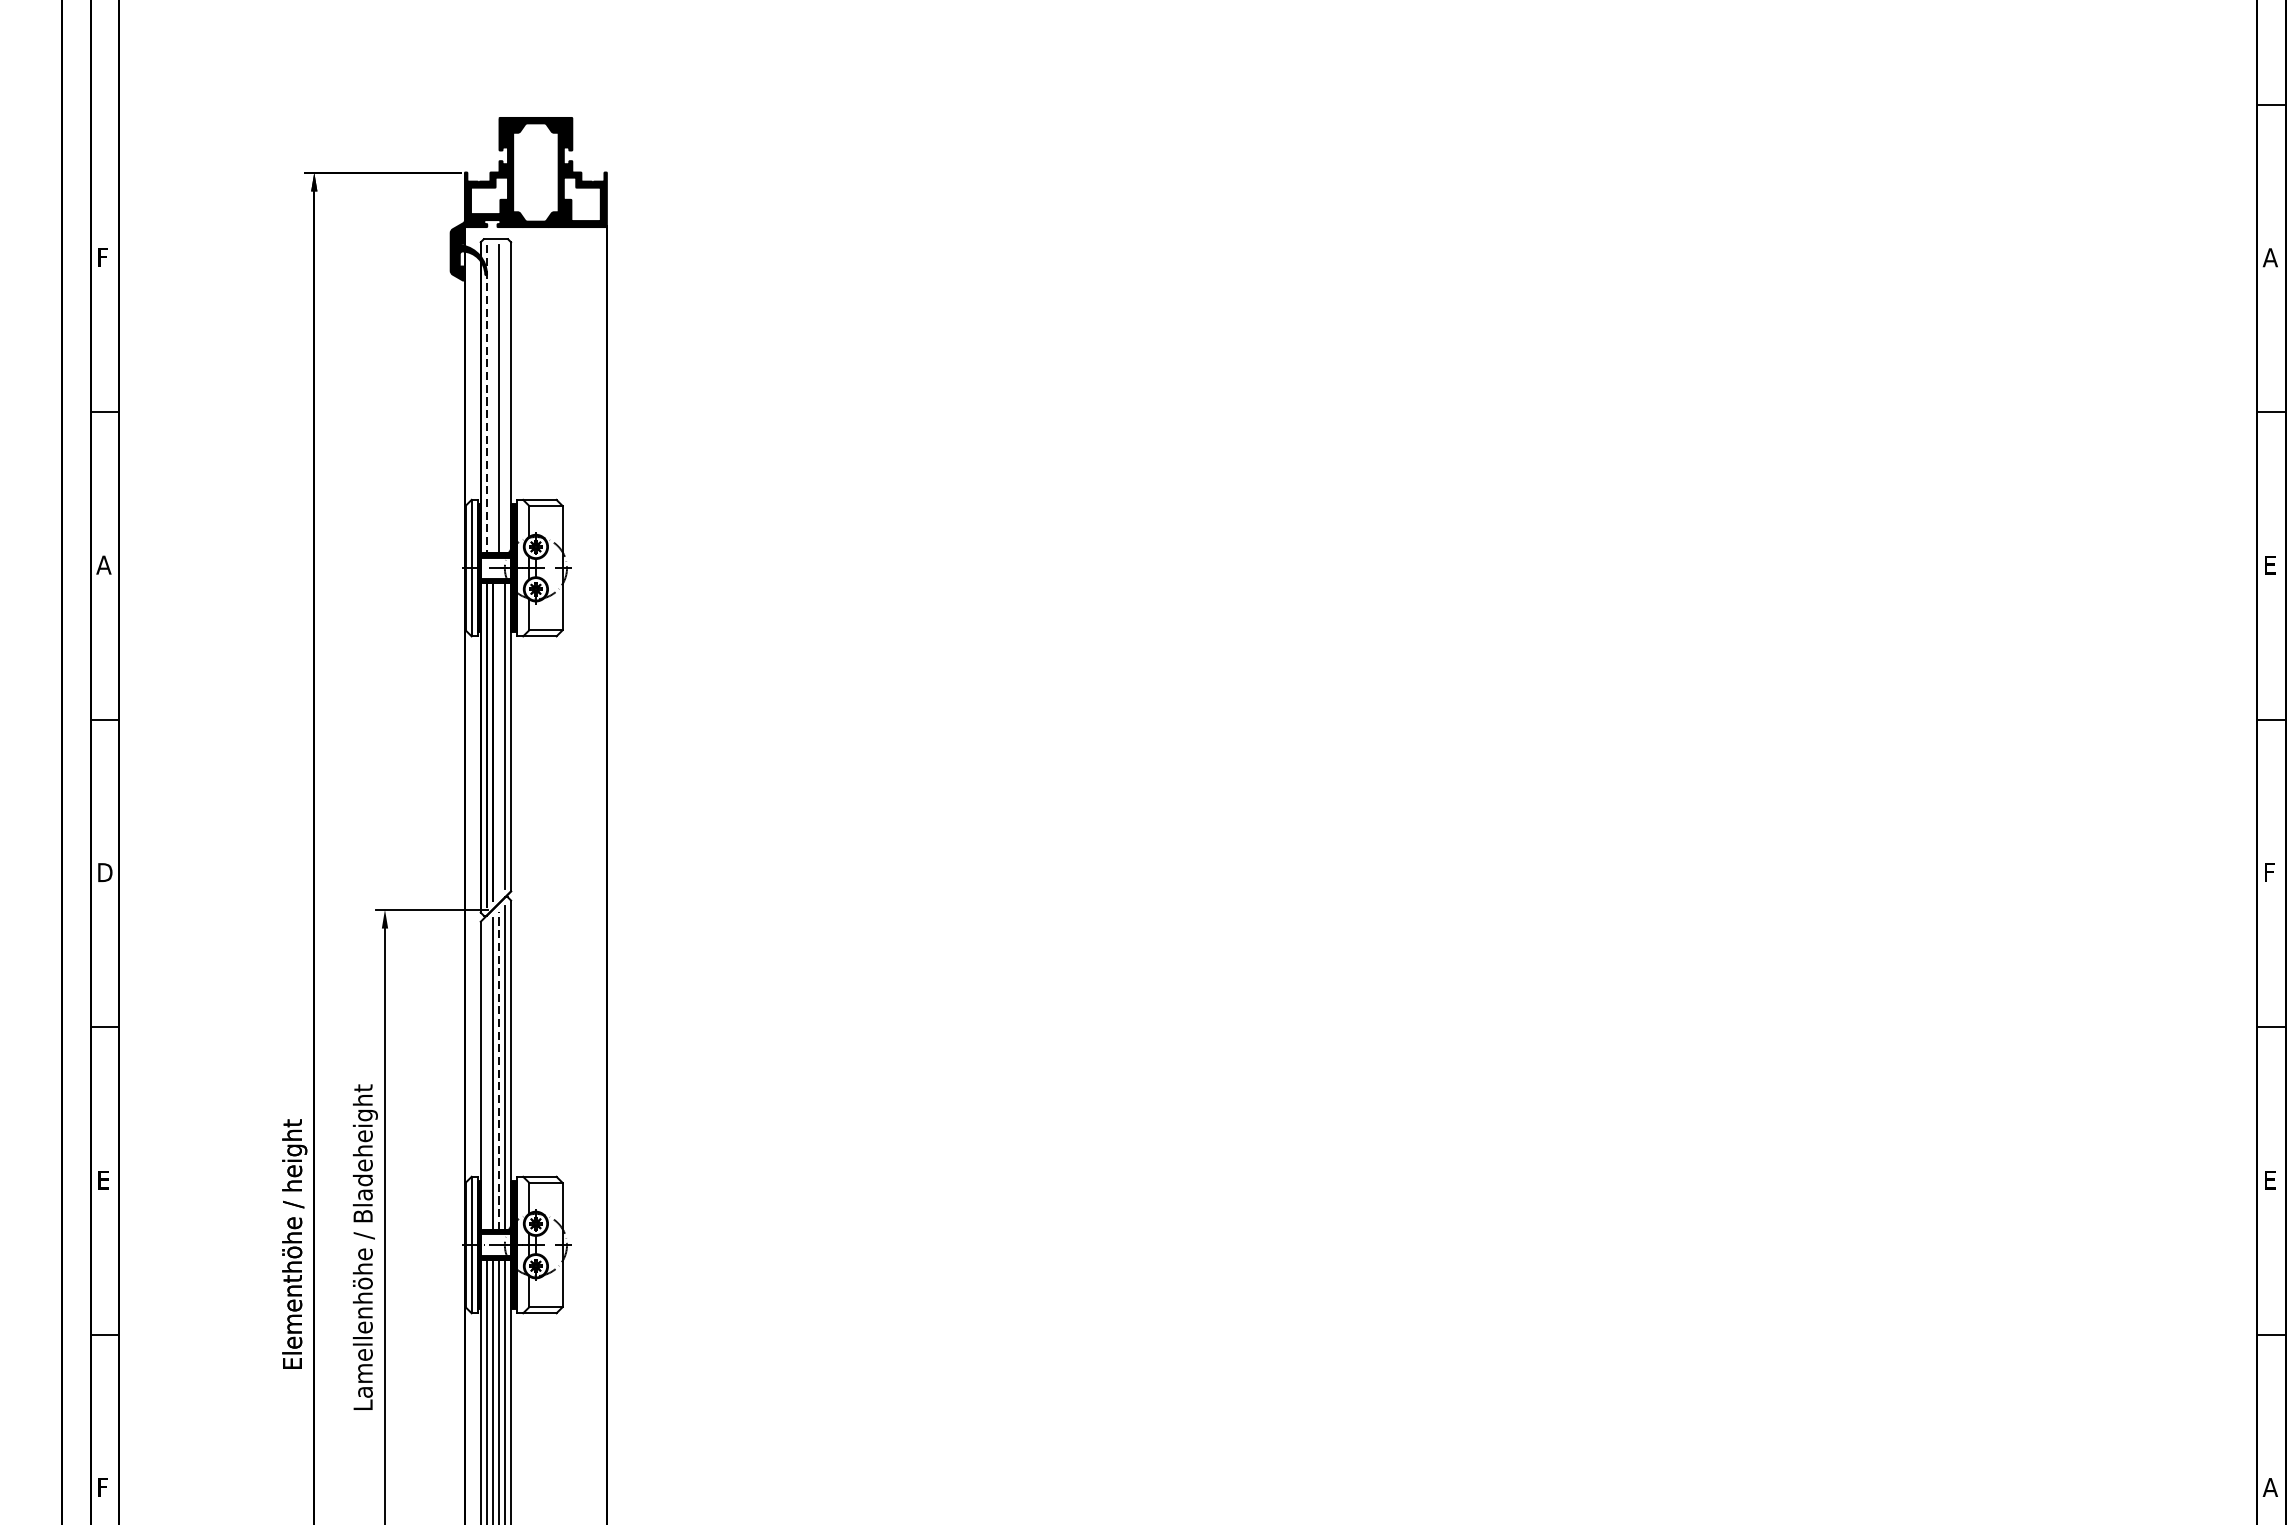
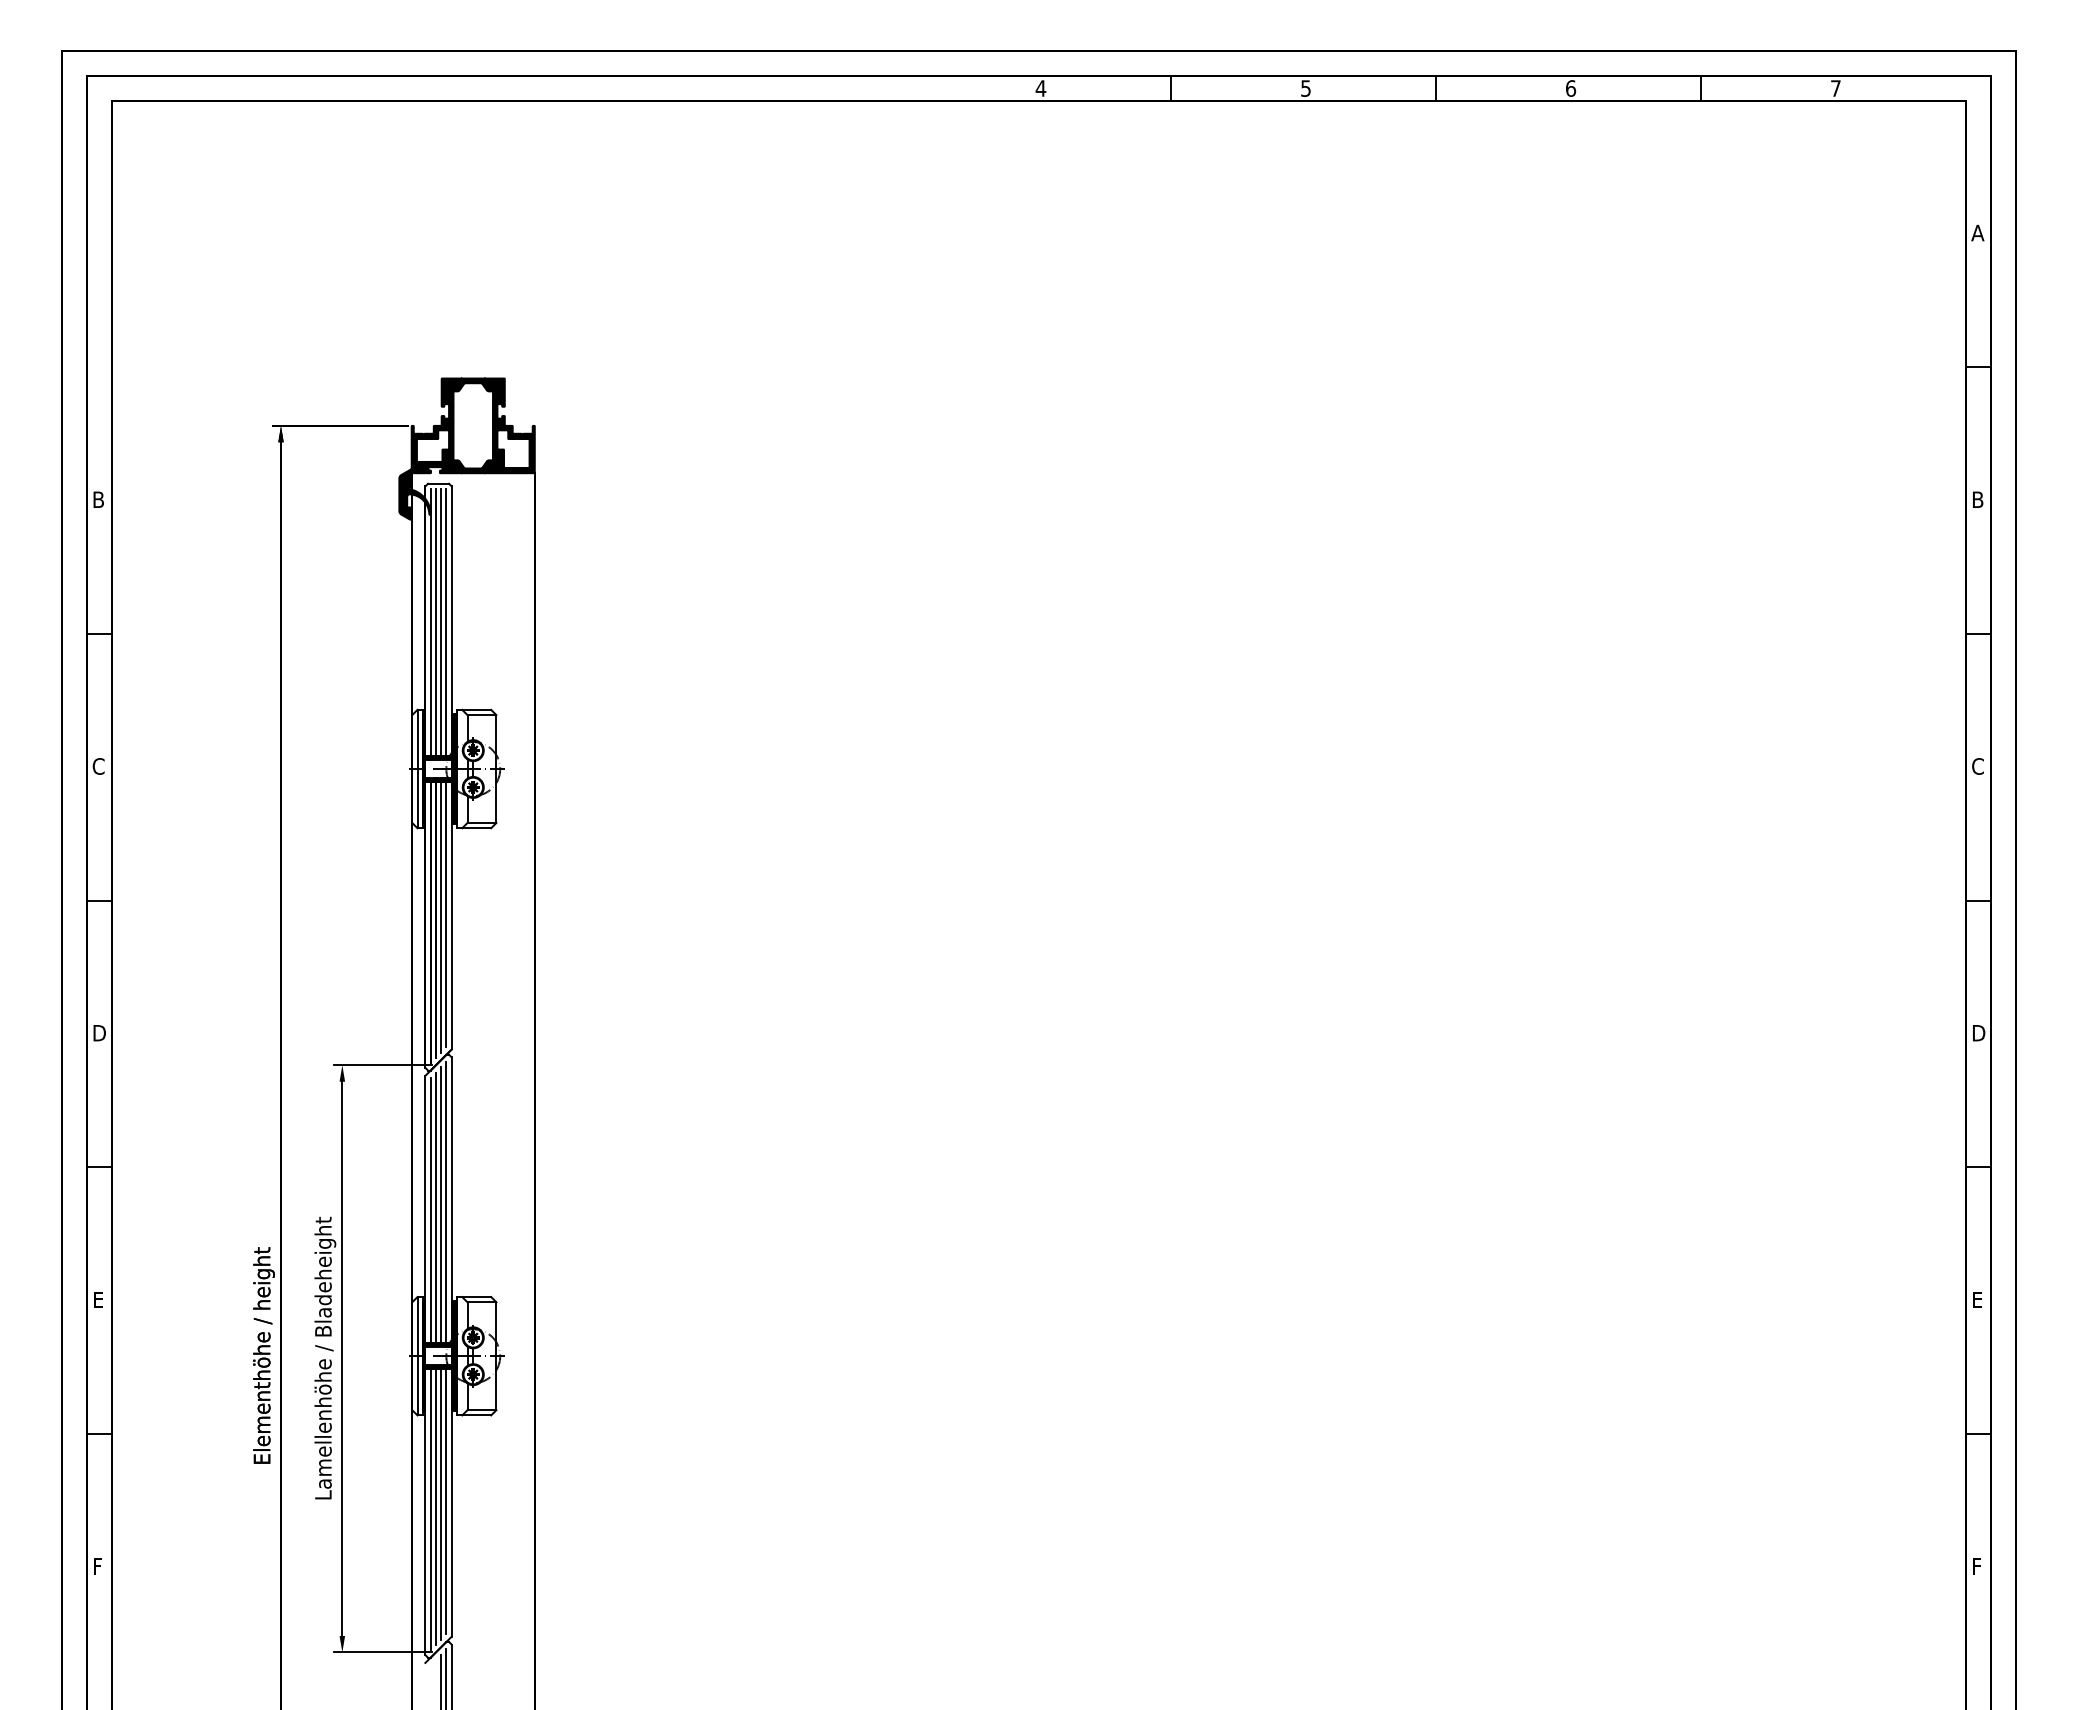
text: (103, 257) -> (98, 499), F -> B
text: (2270, 257) -> (1977, 499), A -> B
line: (486, 399) -> (430, 622), dashed -> solid
line: (492, 399) -> (435, 622), added
line: (505, 399) -> (446, 622), added
text: (103, 565) -> (98, 766), A -> C
text: (2270, 565) -> (1977, 766), E -> C
line: (499, 739) -> (441, 917), added
text: (2272, 872) -> (1979, 1033), F -> D
line: (499, 1071) -> (441, 1205), dashed -> solid
line: (486, 1077) -> (430, 1210), added
text: (2270, 1487) -> (1977, 1566), A -> F

